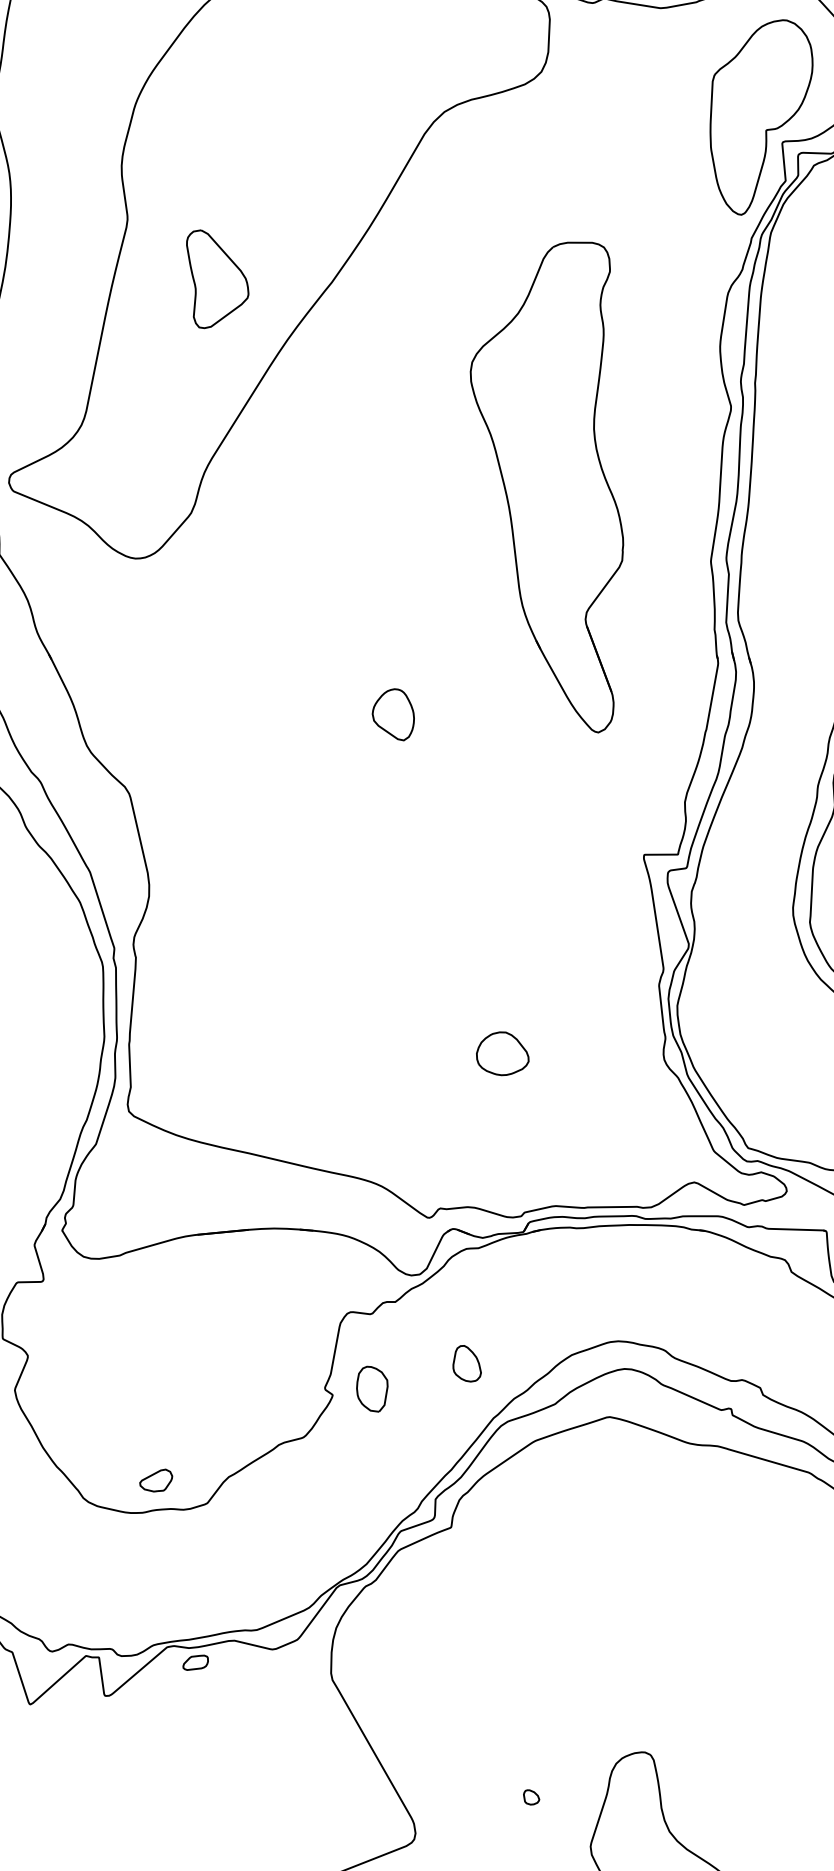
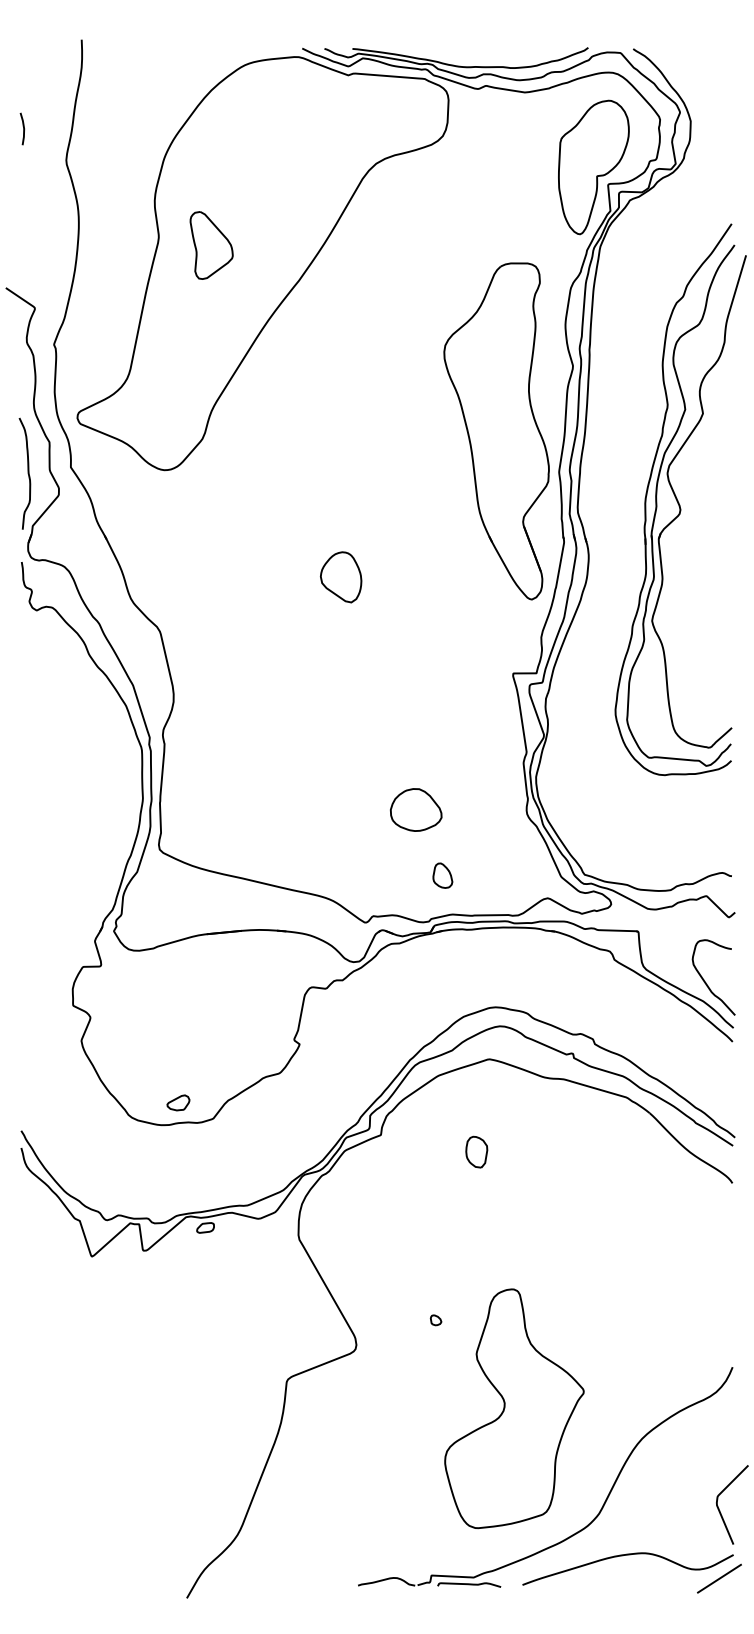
part: (217, 279) -> (211, 245), moved
part: (546, 487) -> (496, 431), moved
part: (393, 714) -> (341, 577), size x1.43
part: (503, 1053) -> (416, 809), size x1.43
part: (466, 1363) -> (442, 875), moved
part: (371, 1388) -> (476, 1151), moved

